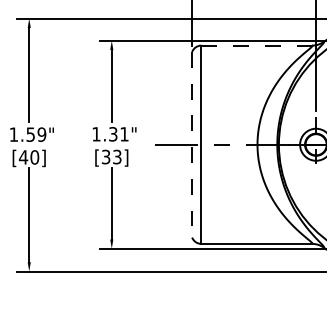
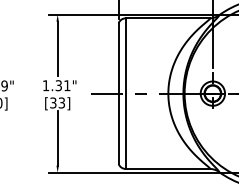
line: (257, 45) -> (168, 18), dashed -> solid
line: (192, 144) -> (118, 93), dashed -> solid

